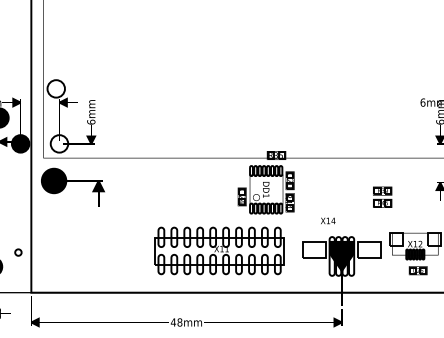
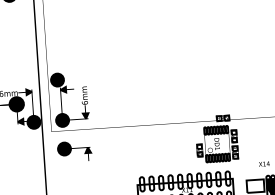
fill: (55, 88) -> (56, 79), added
fill: (59, 143) -> (62, 120), added
part: (72, 186) -> (74, 151), size x0.71

